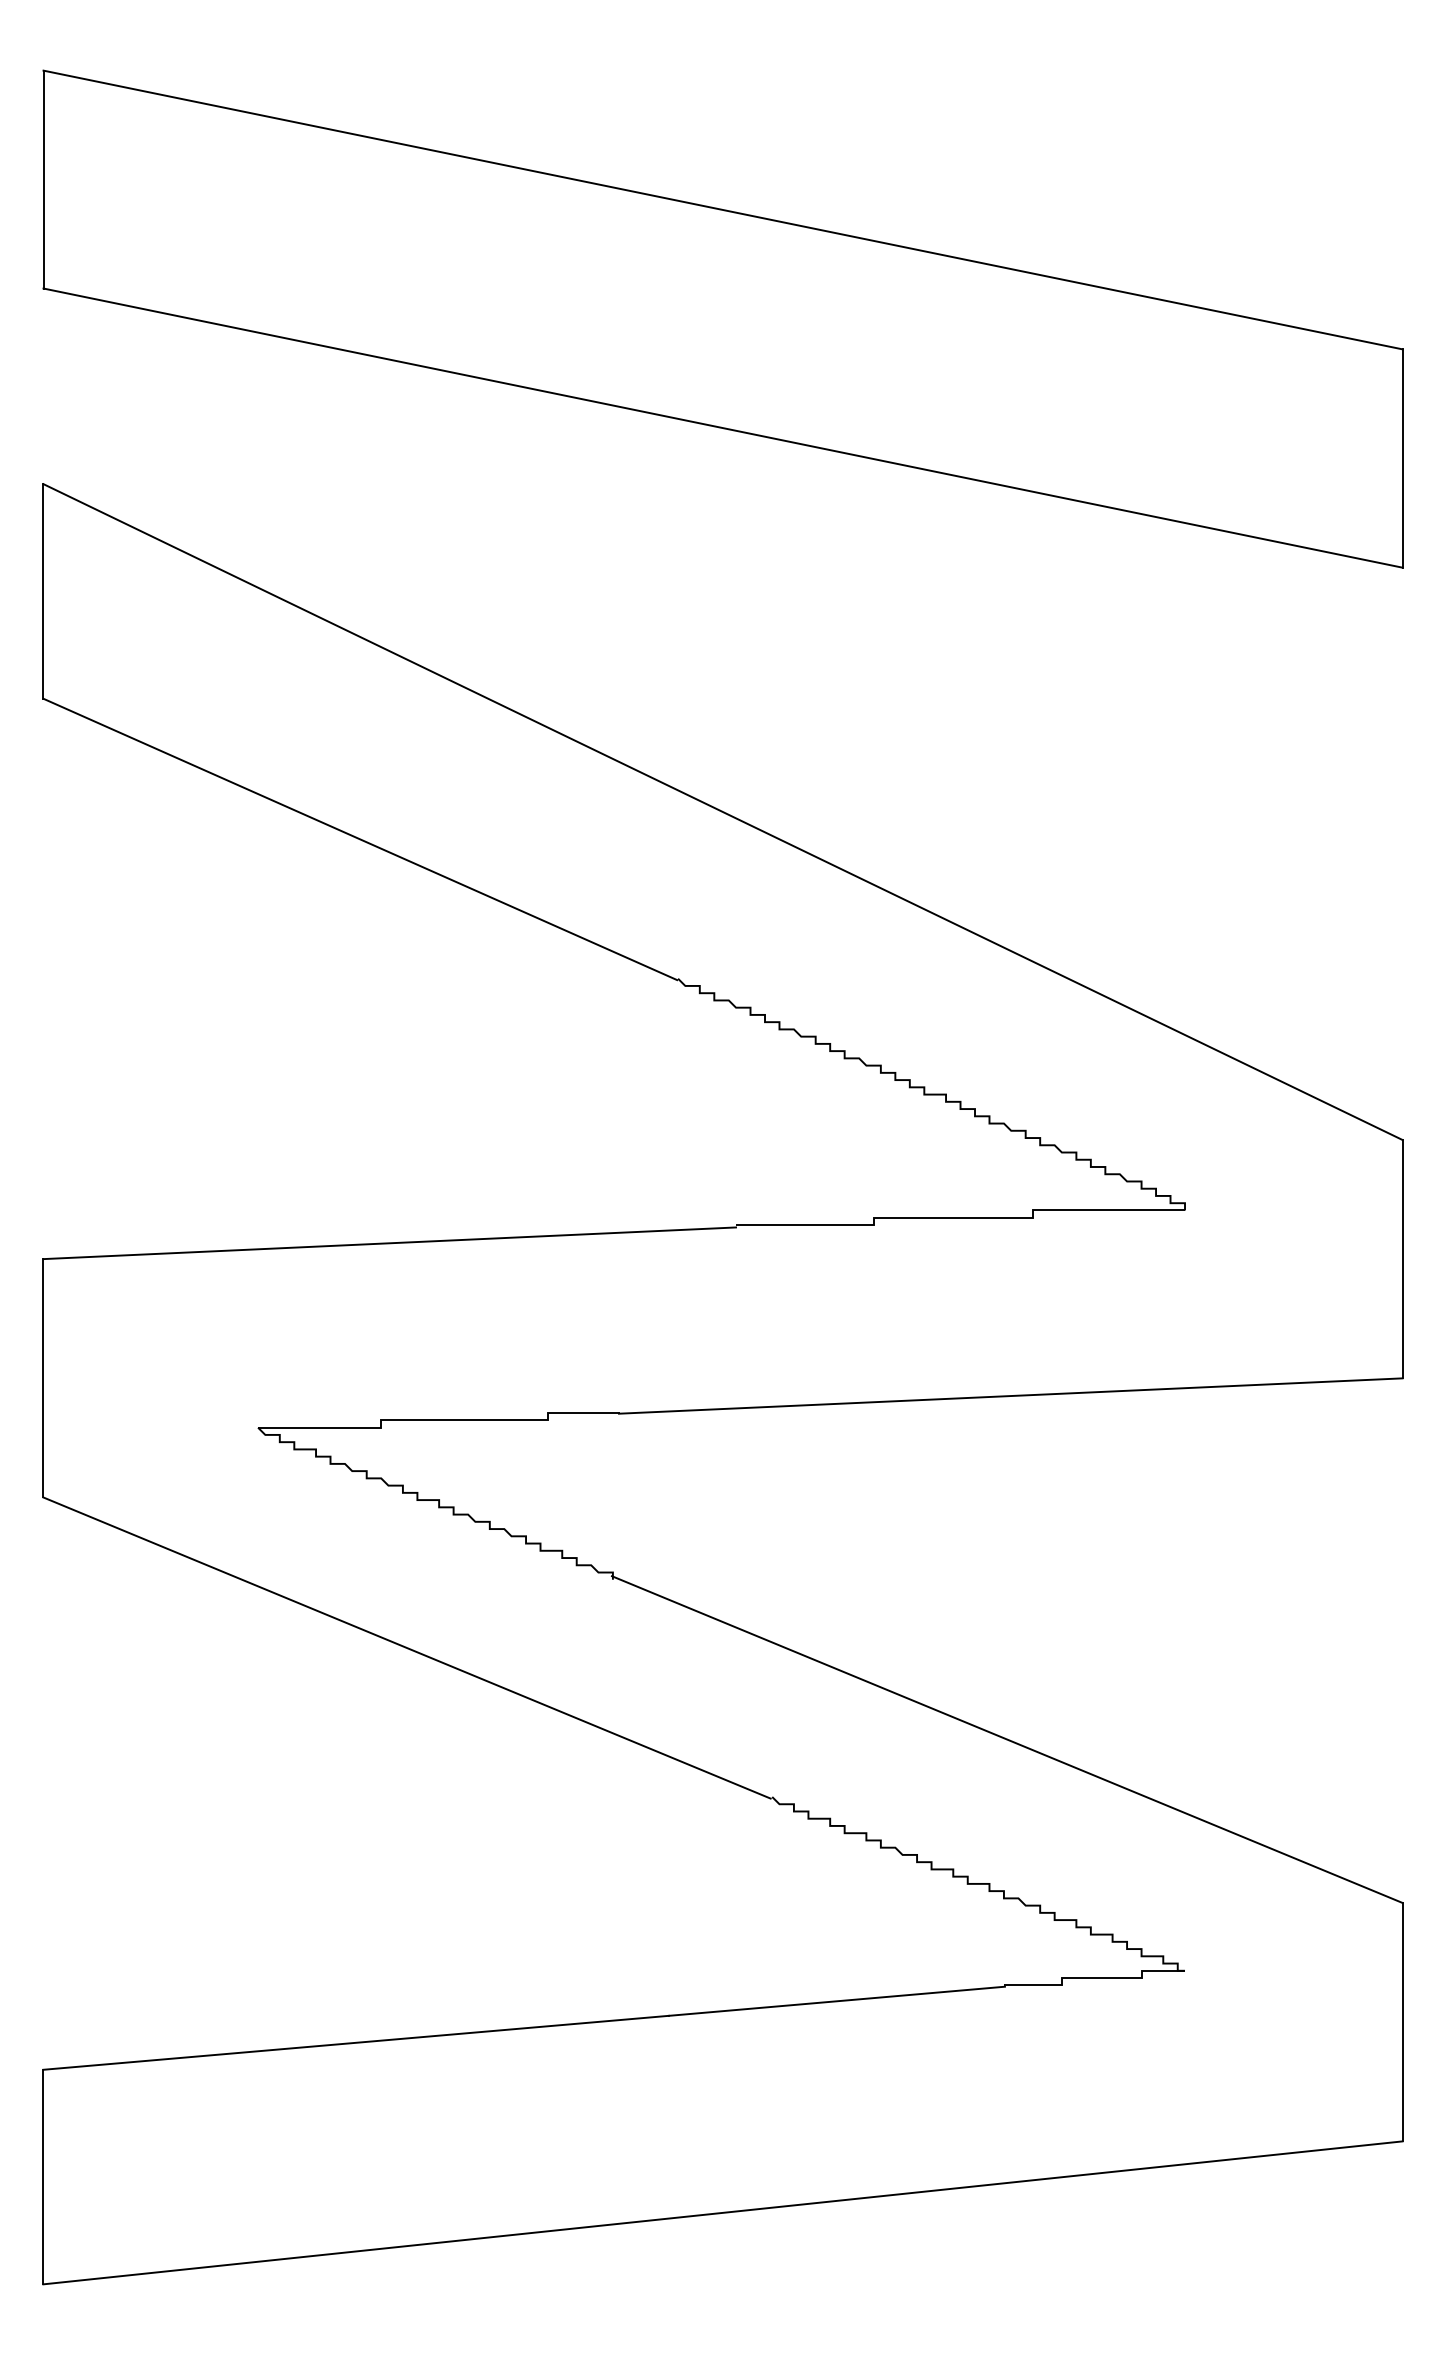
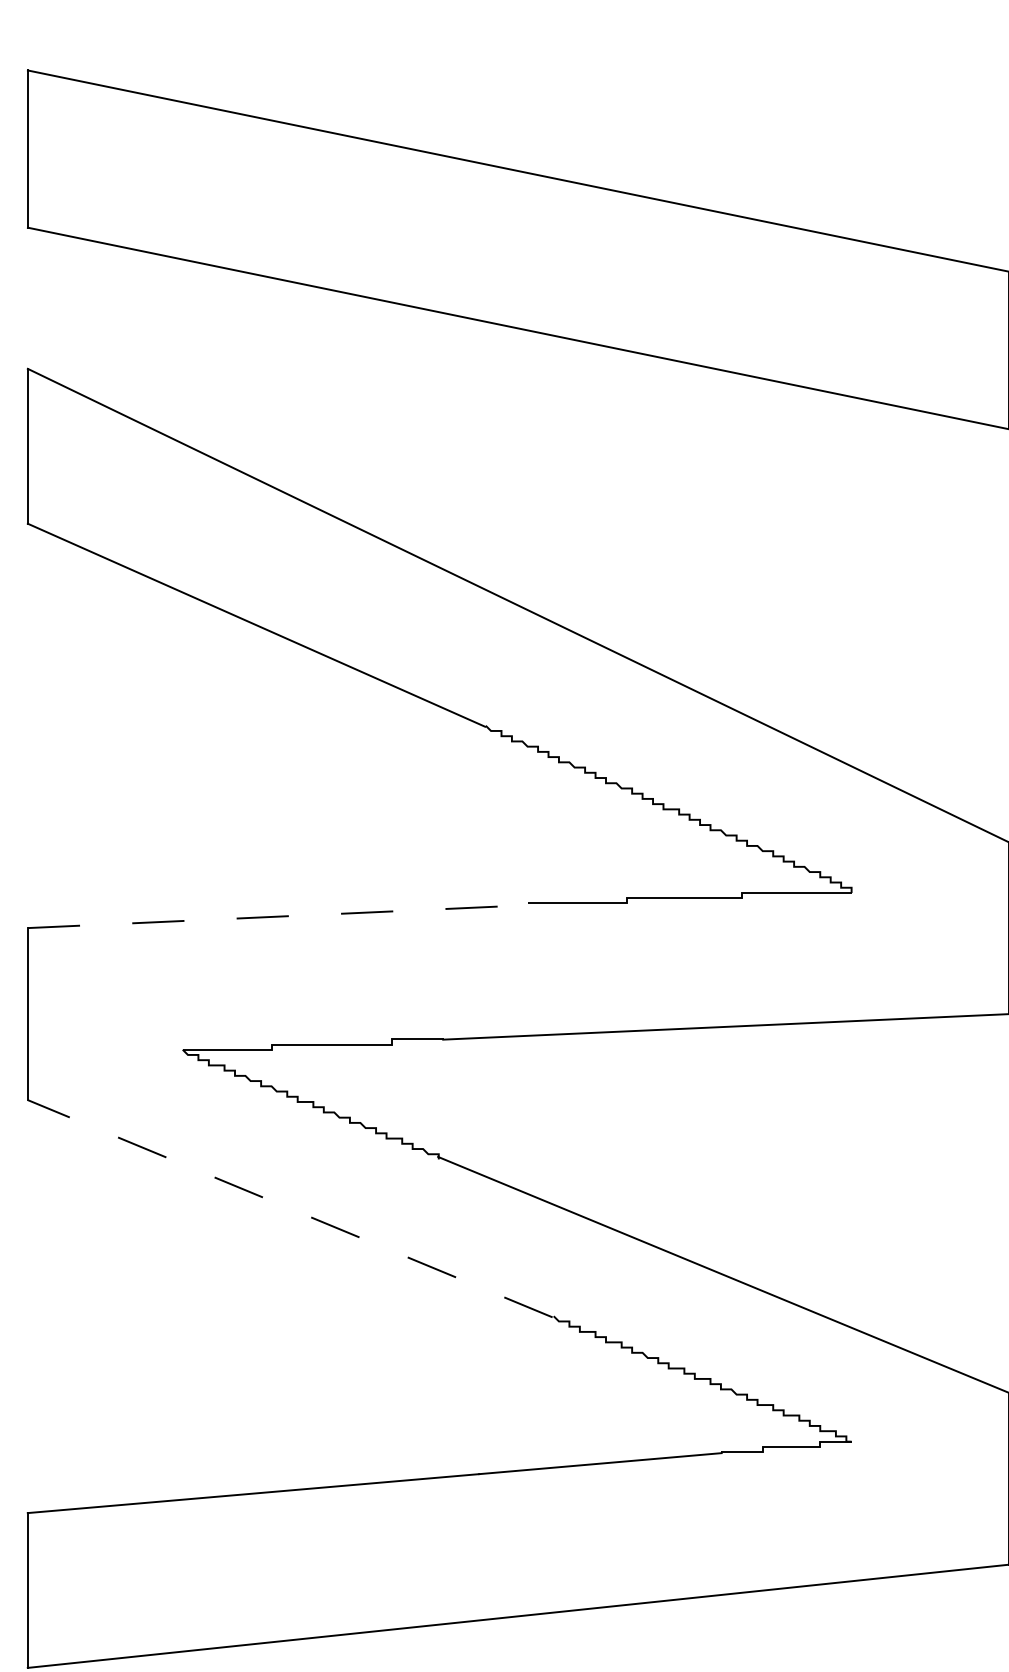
line: (389, 1243) -> (277, 916), solid -> dashed
line: (407, 1648) -> (290, 1209), solid -> dashed

